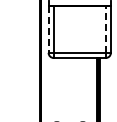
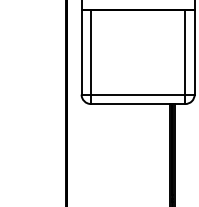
line: (105, 28) -> (184, 50), dashed -> solid
line: (48, 29) -> (81, 52), dashed -> solid

